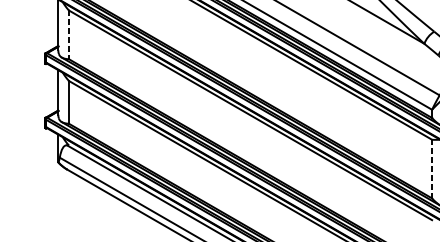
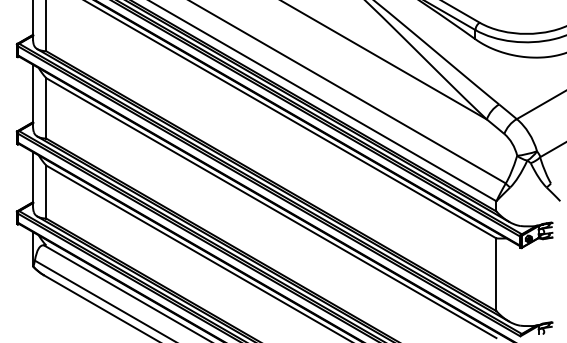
line: (69, 34) -> (46, 108), dashed -> solid
line: (432, 168) -> (496, 274), dashed -> solid

